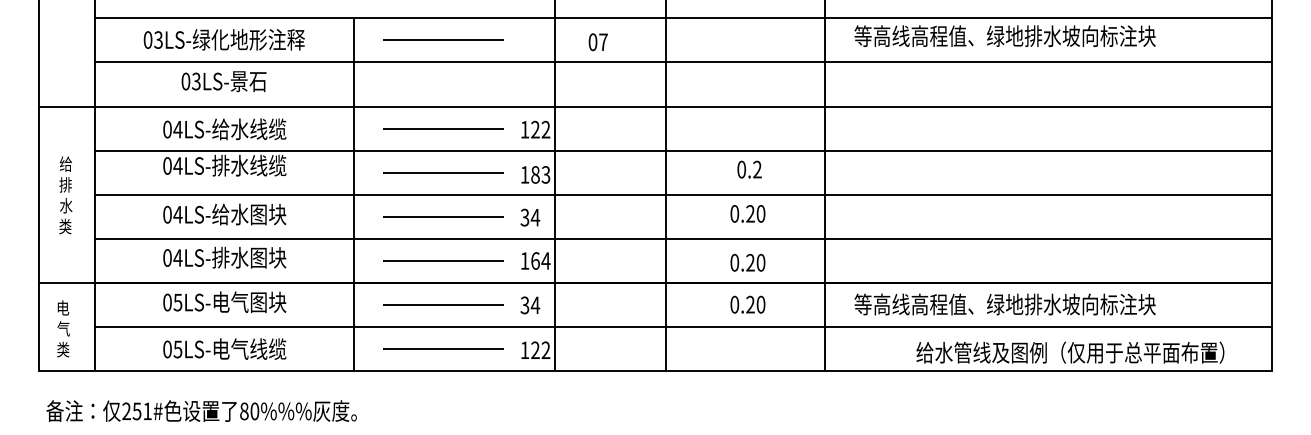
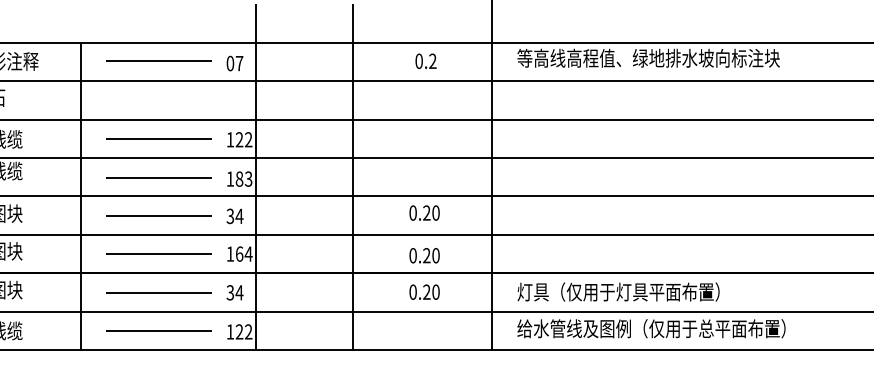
text: (597, 42) -> (234, 63), moved
text: (749, 169) -> (425, 61), moved
text: (1004, 304) -> (648, 292), 等高线高程值、绿地排水坡向标注块 -> 灯具（仅用于灯具平面布置）
text: (1070, 352) -> (651, 328), moved

